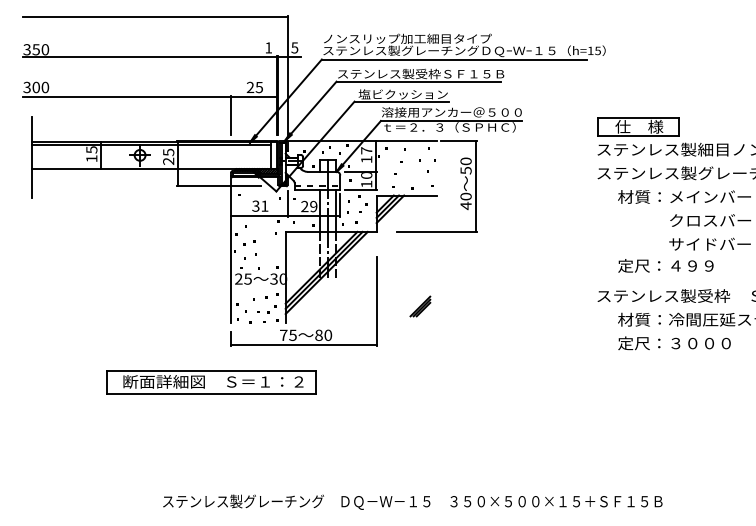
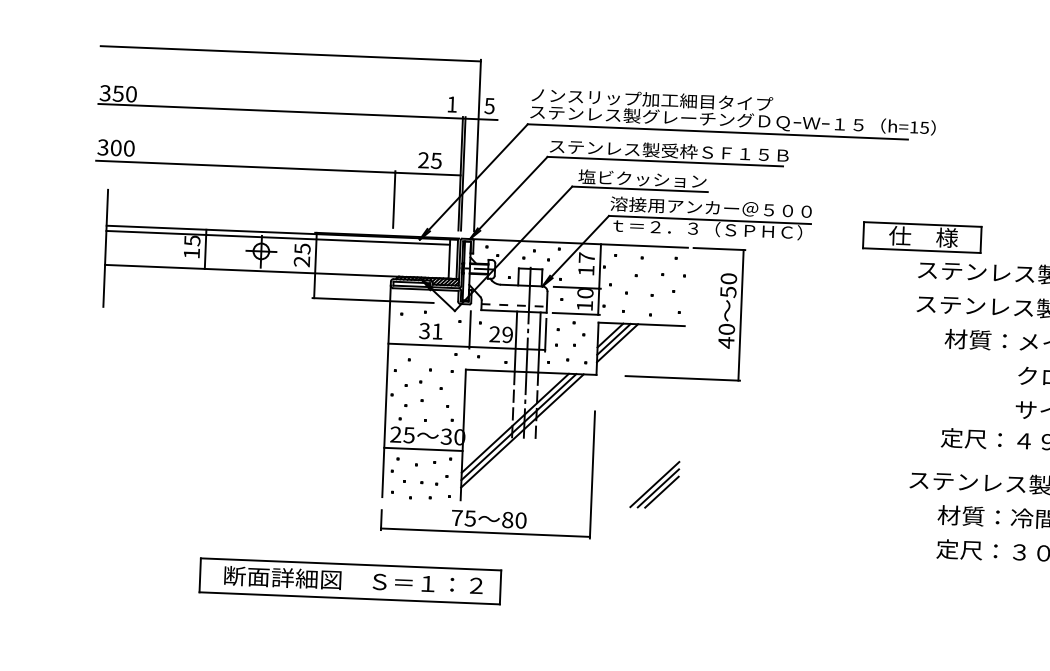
part: (638, 126) -> (922, 236), moved
line: (258, 288) -> (423, 449), added
part: (420, 306) -> (655, 484), size x1.67

